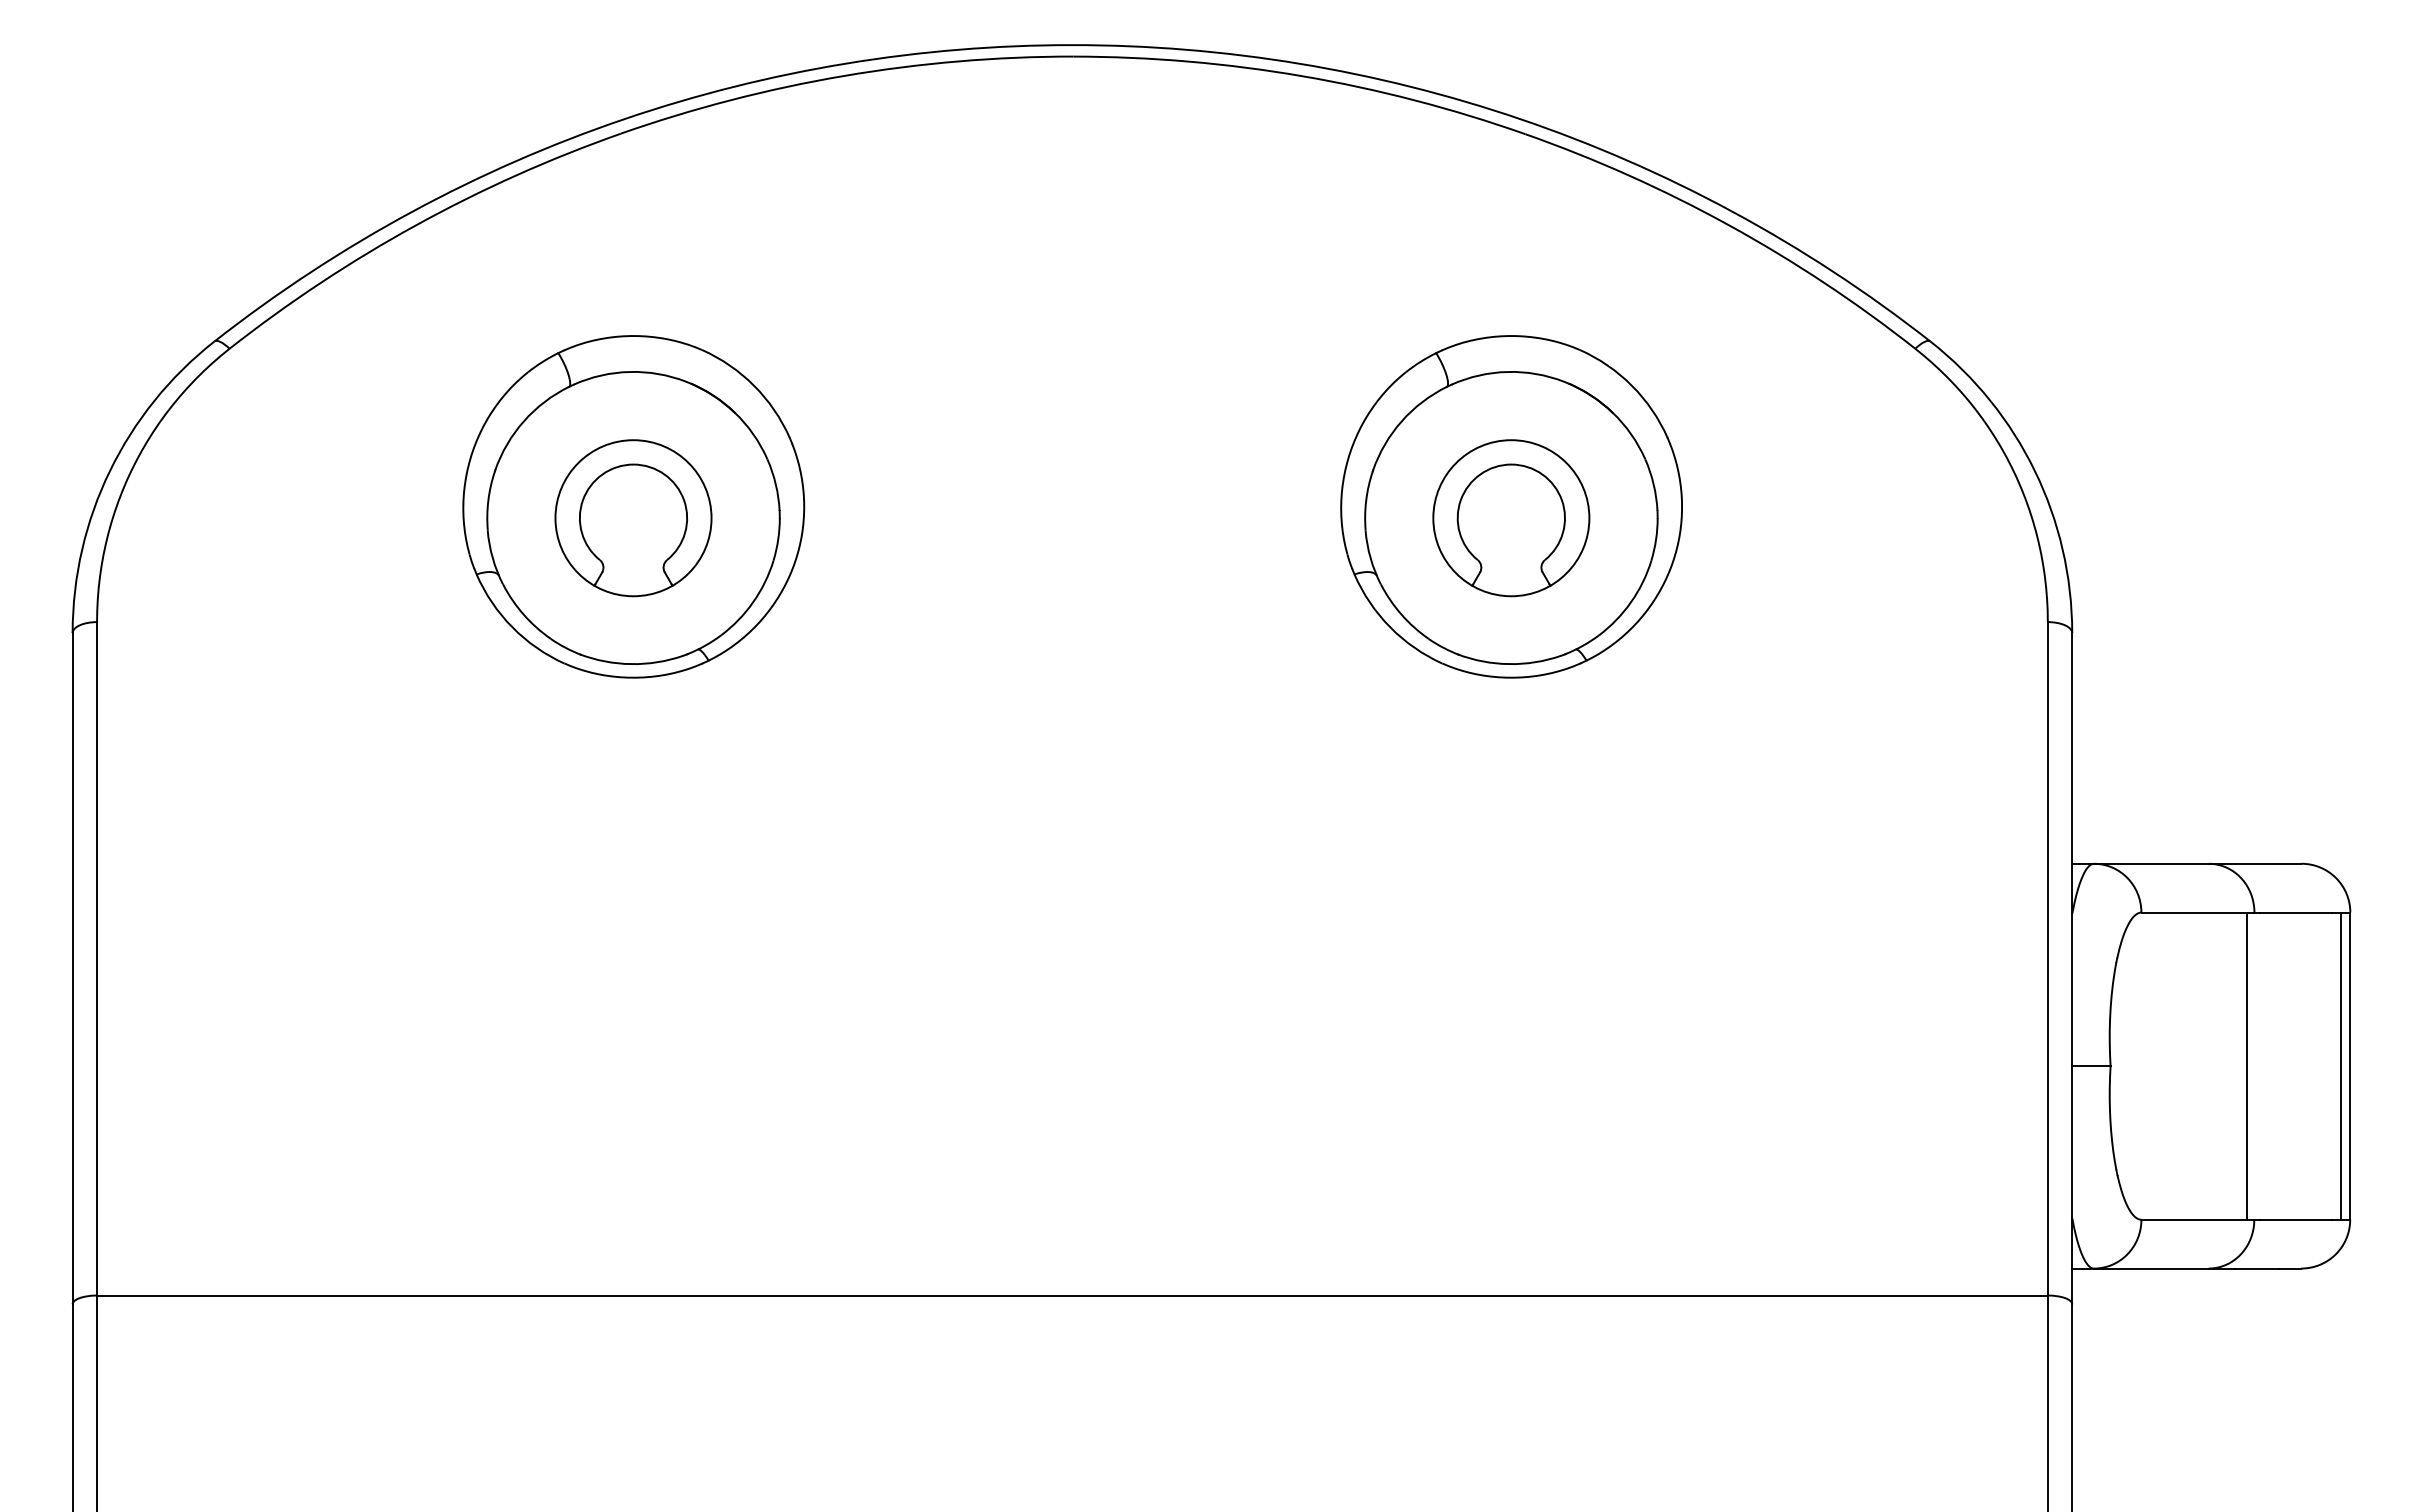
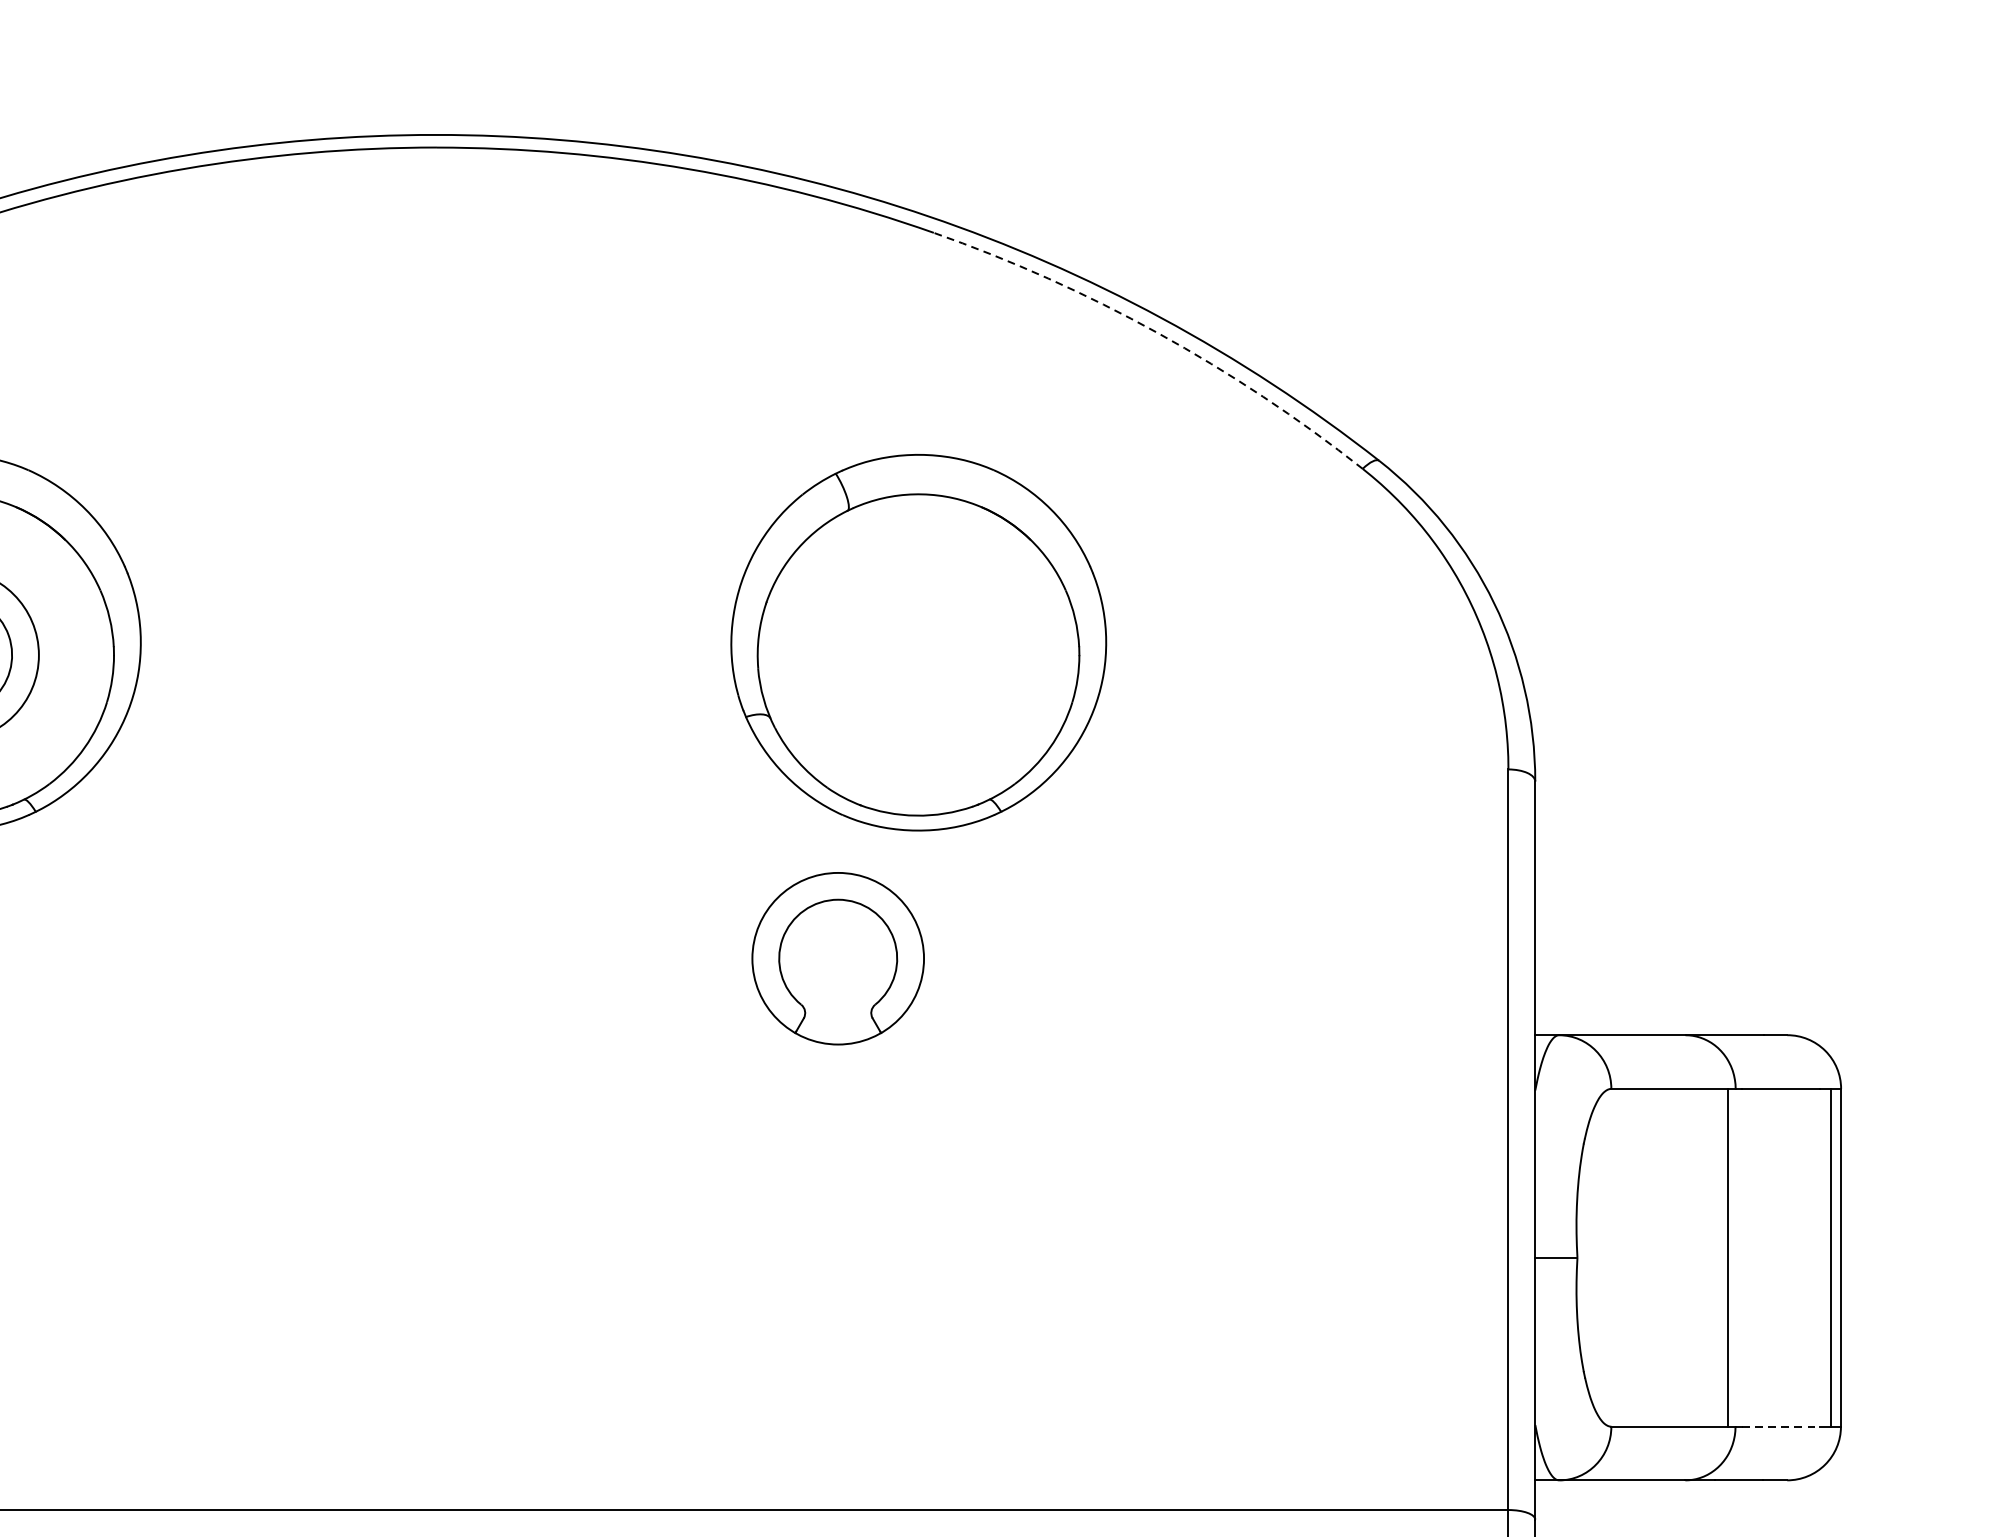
arc: (1729, 225) -> (1158, 333), solid -> dashed
part: (1511, 518) -> (838, 959), moved
line: (2295, 1219) -> (1780, 1426), solid -> dashed

